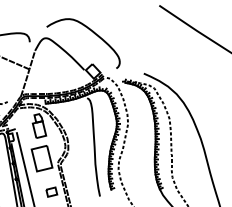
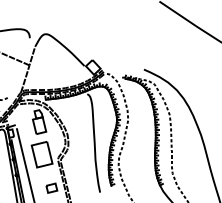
curve: (93, 33) -> (93, 29), removed

